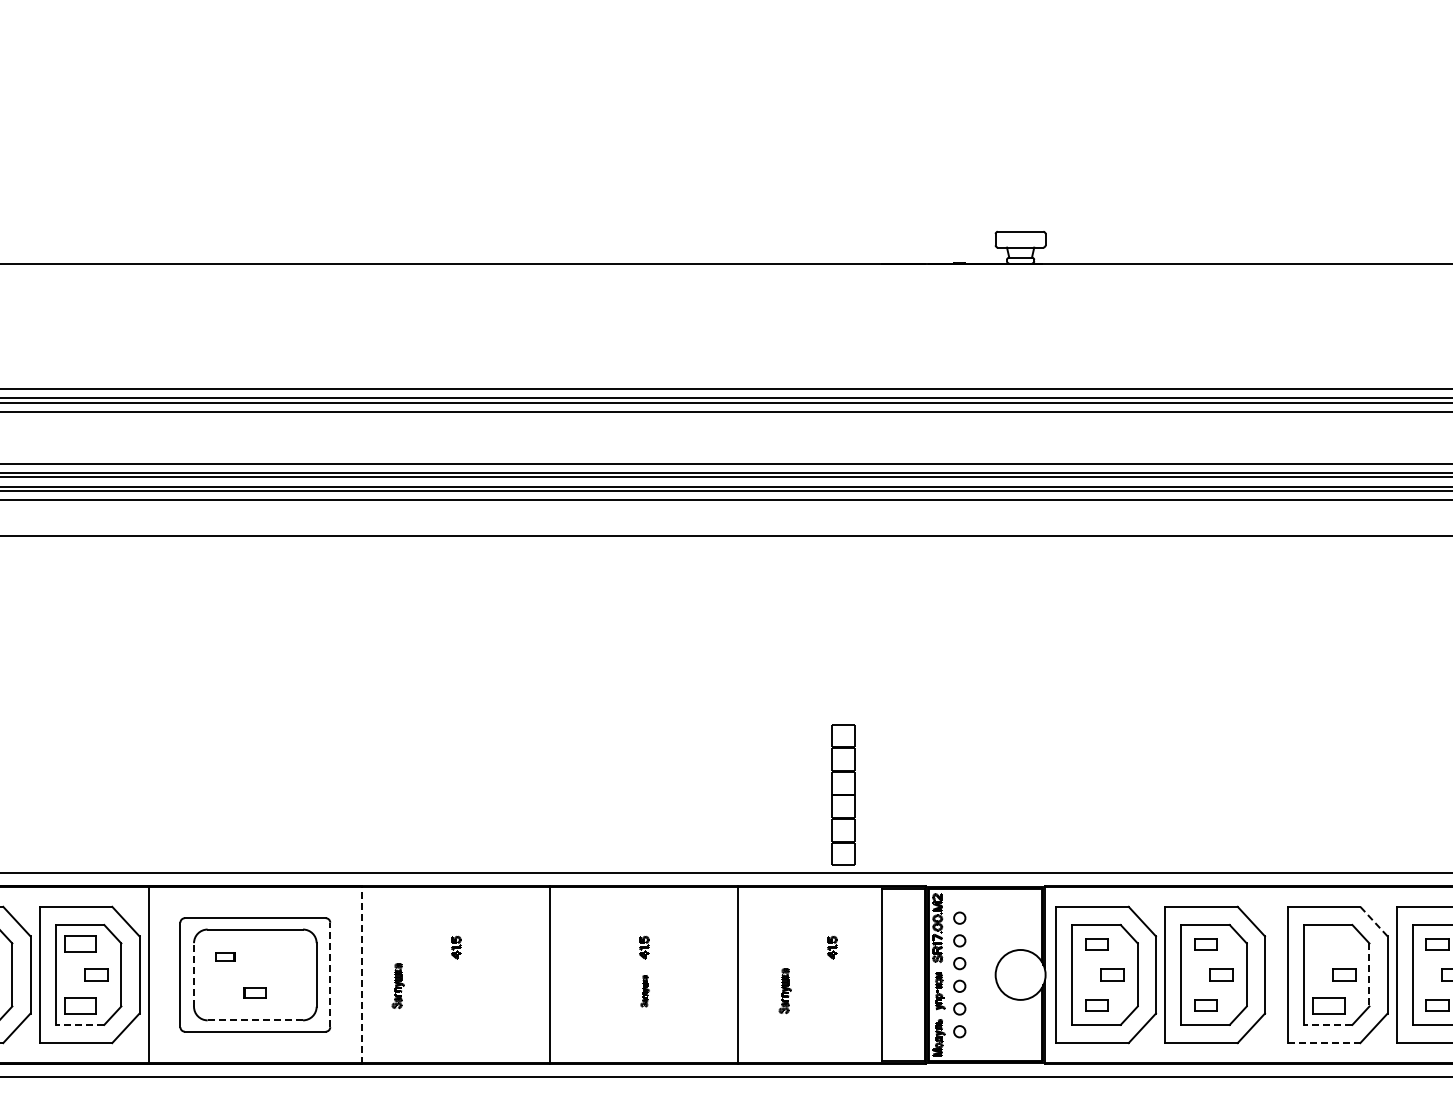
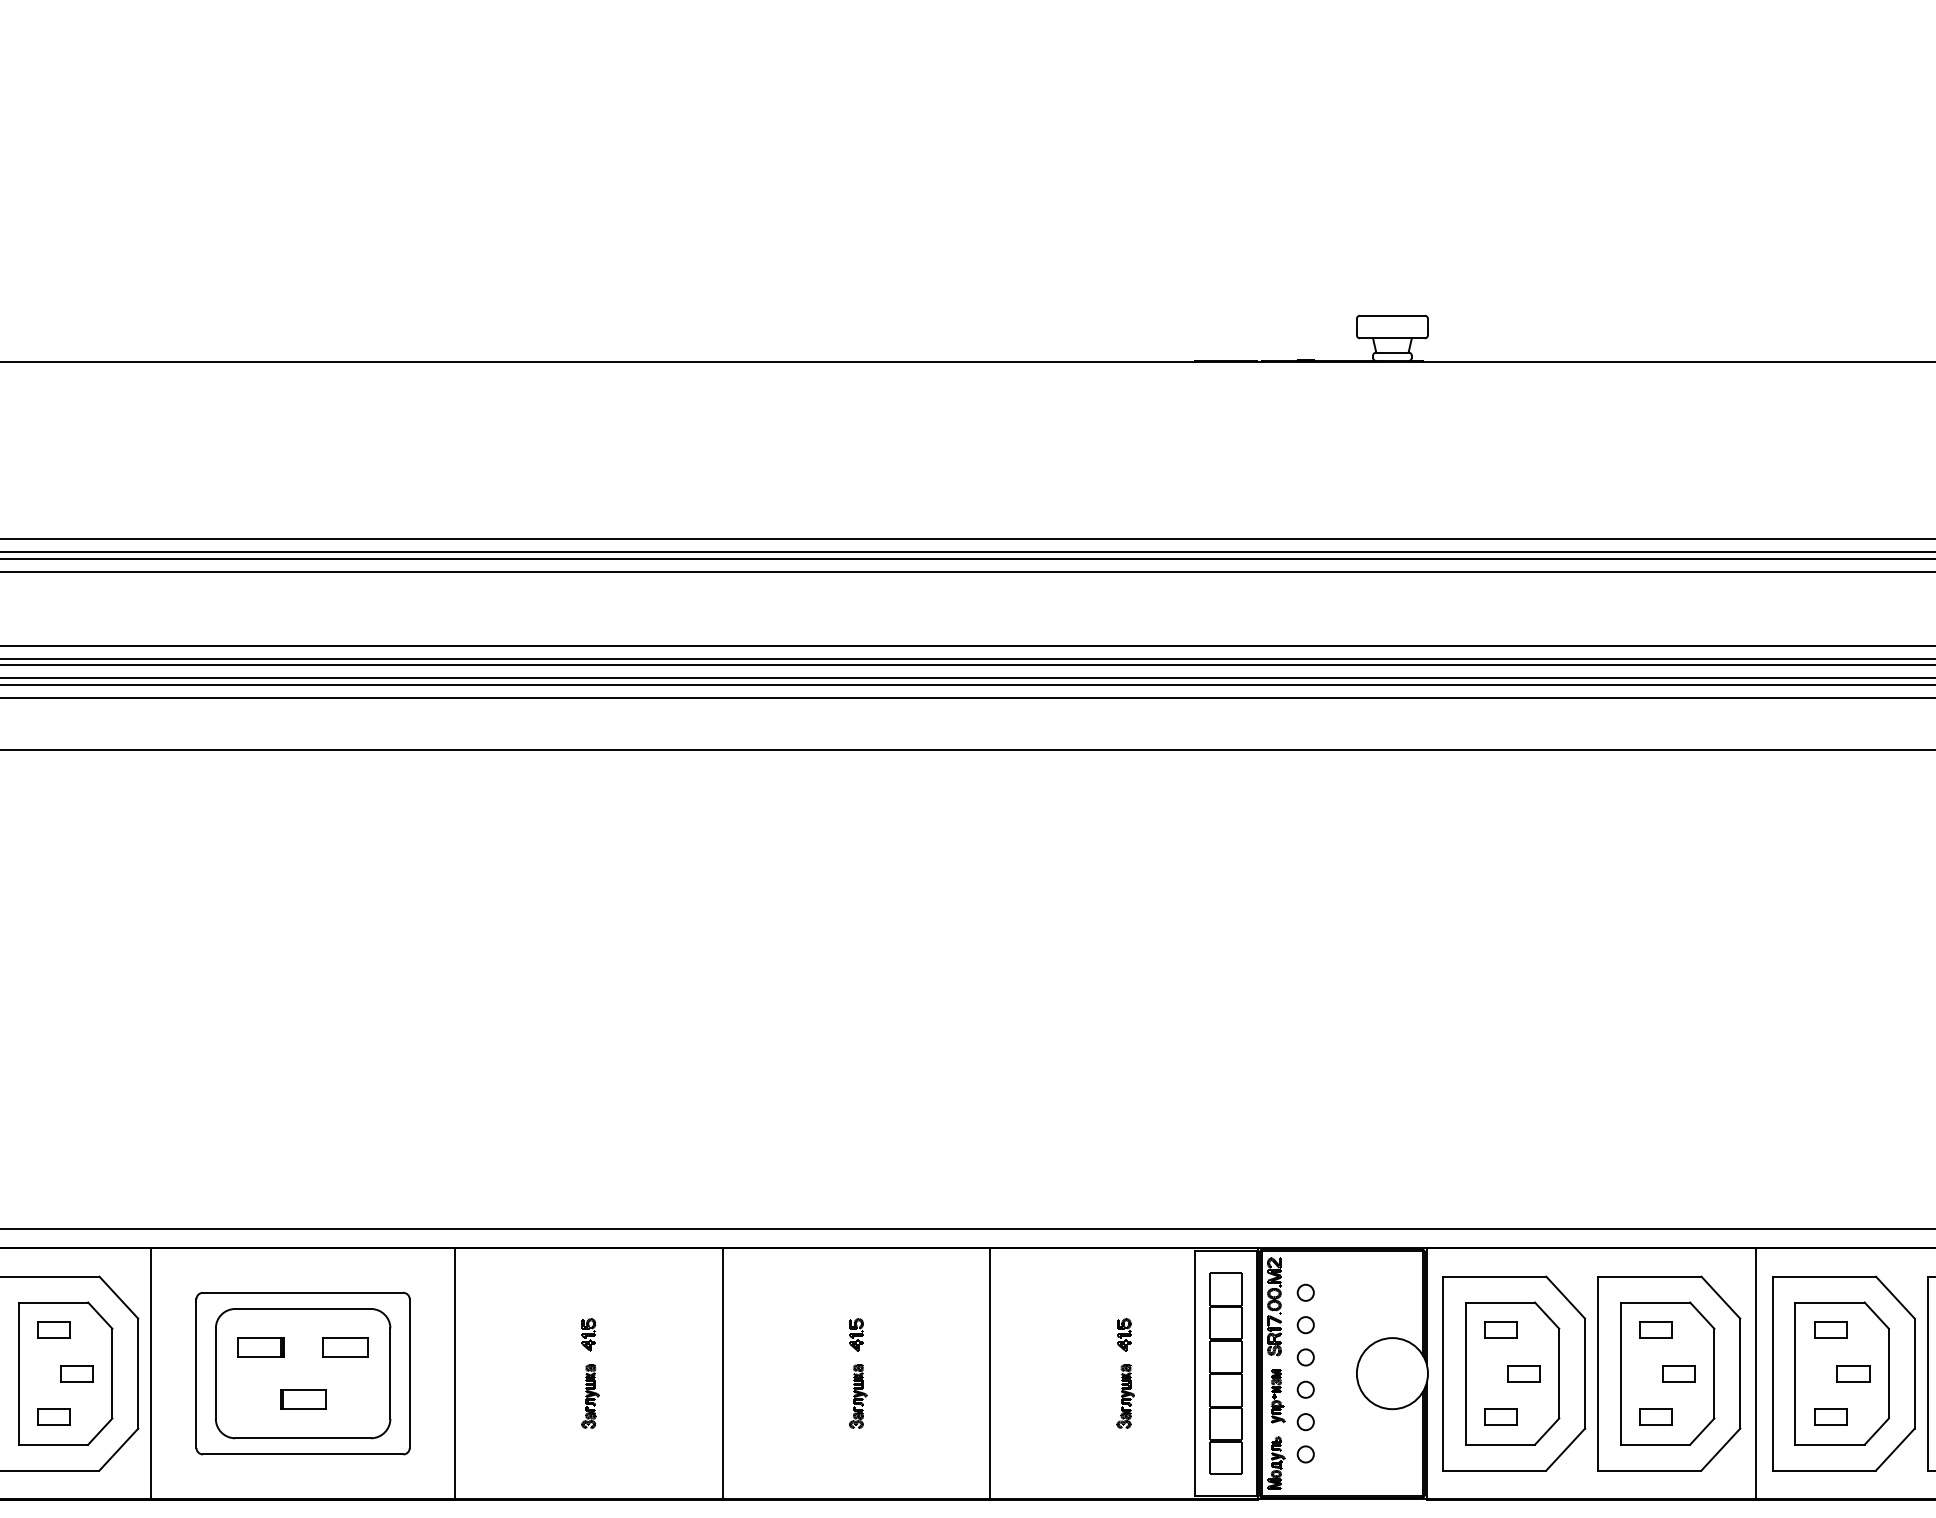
part: (843, 794) -> (1225, 1372), moved
line: (1373, 921) -> (1894, 1297), dashed -> solid
part: (80, 944) -> (54, 1330), size x0.71
part: (1328, 944) -> (1830, 1330), added
part: (225, 956) -> (260, 1347), size x1.67
part: (284, 956) -> (344, 1347), added
line: (194, 974) -> (216, 1372), dashed -> solid
line: (330, 974) -> (410, 1372), dashed -> solid
line: (362, 974) -> (455, 1372), dashed -> solid
line: (1276, 974) -> (1756, 1372), added
line: (1369, 974) -> (1889, 1372), dashed -> solid
part: (397, 986) -> (589, 1397), moved
part: (644, 991) -> (857, 1397), size x1.43
part: (784, 991) -> (1124, 1397), moved
part: (254, 992) -> (301, 1398), size x1.43
part: (80, 1005) -> (54, 1417), size x0.71
part: (1328, 1005) -> (1830, 1417), size x0.71
line: (255, 1020) -> (303, 1438), dashed -> solid
line: (79, 1024) -> (52, 1444), dashed -> solid
line: (1327, 1024) -> (1829, 1444), dashed -> solid
line: (1324, 1043) -> (1824, 1471), dashed -> solid

